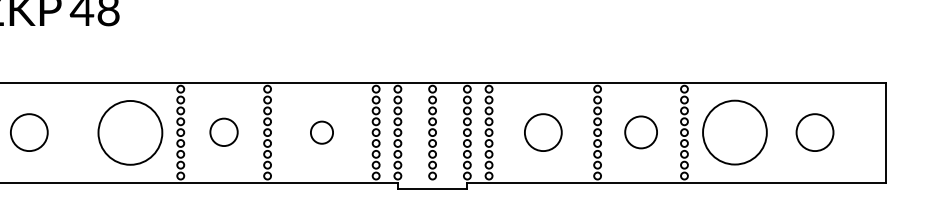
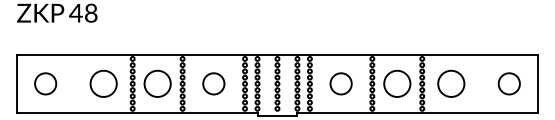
circle: (129, 131) -> (103, 83), size x0.71
circle: (223, 131) -> (157, 83), size x1.67
circle: (321, 131) -> (213, 83), size x1.67
circle: (641, 131) -> (397, 83), size x1.43
circle: (735, 131) -> (451, 83), size x0.71
circle: (813, 131) -> (508, 83), moved

